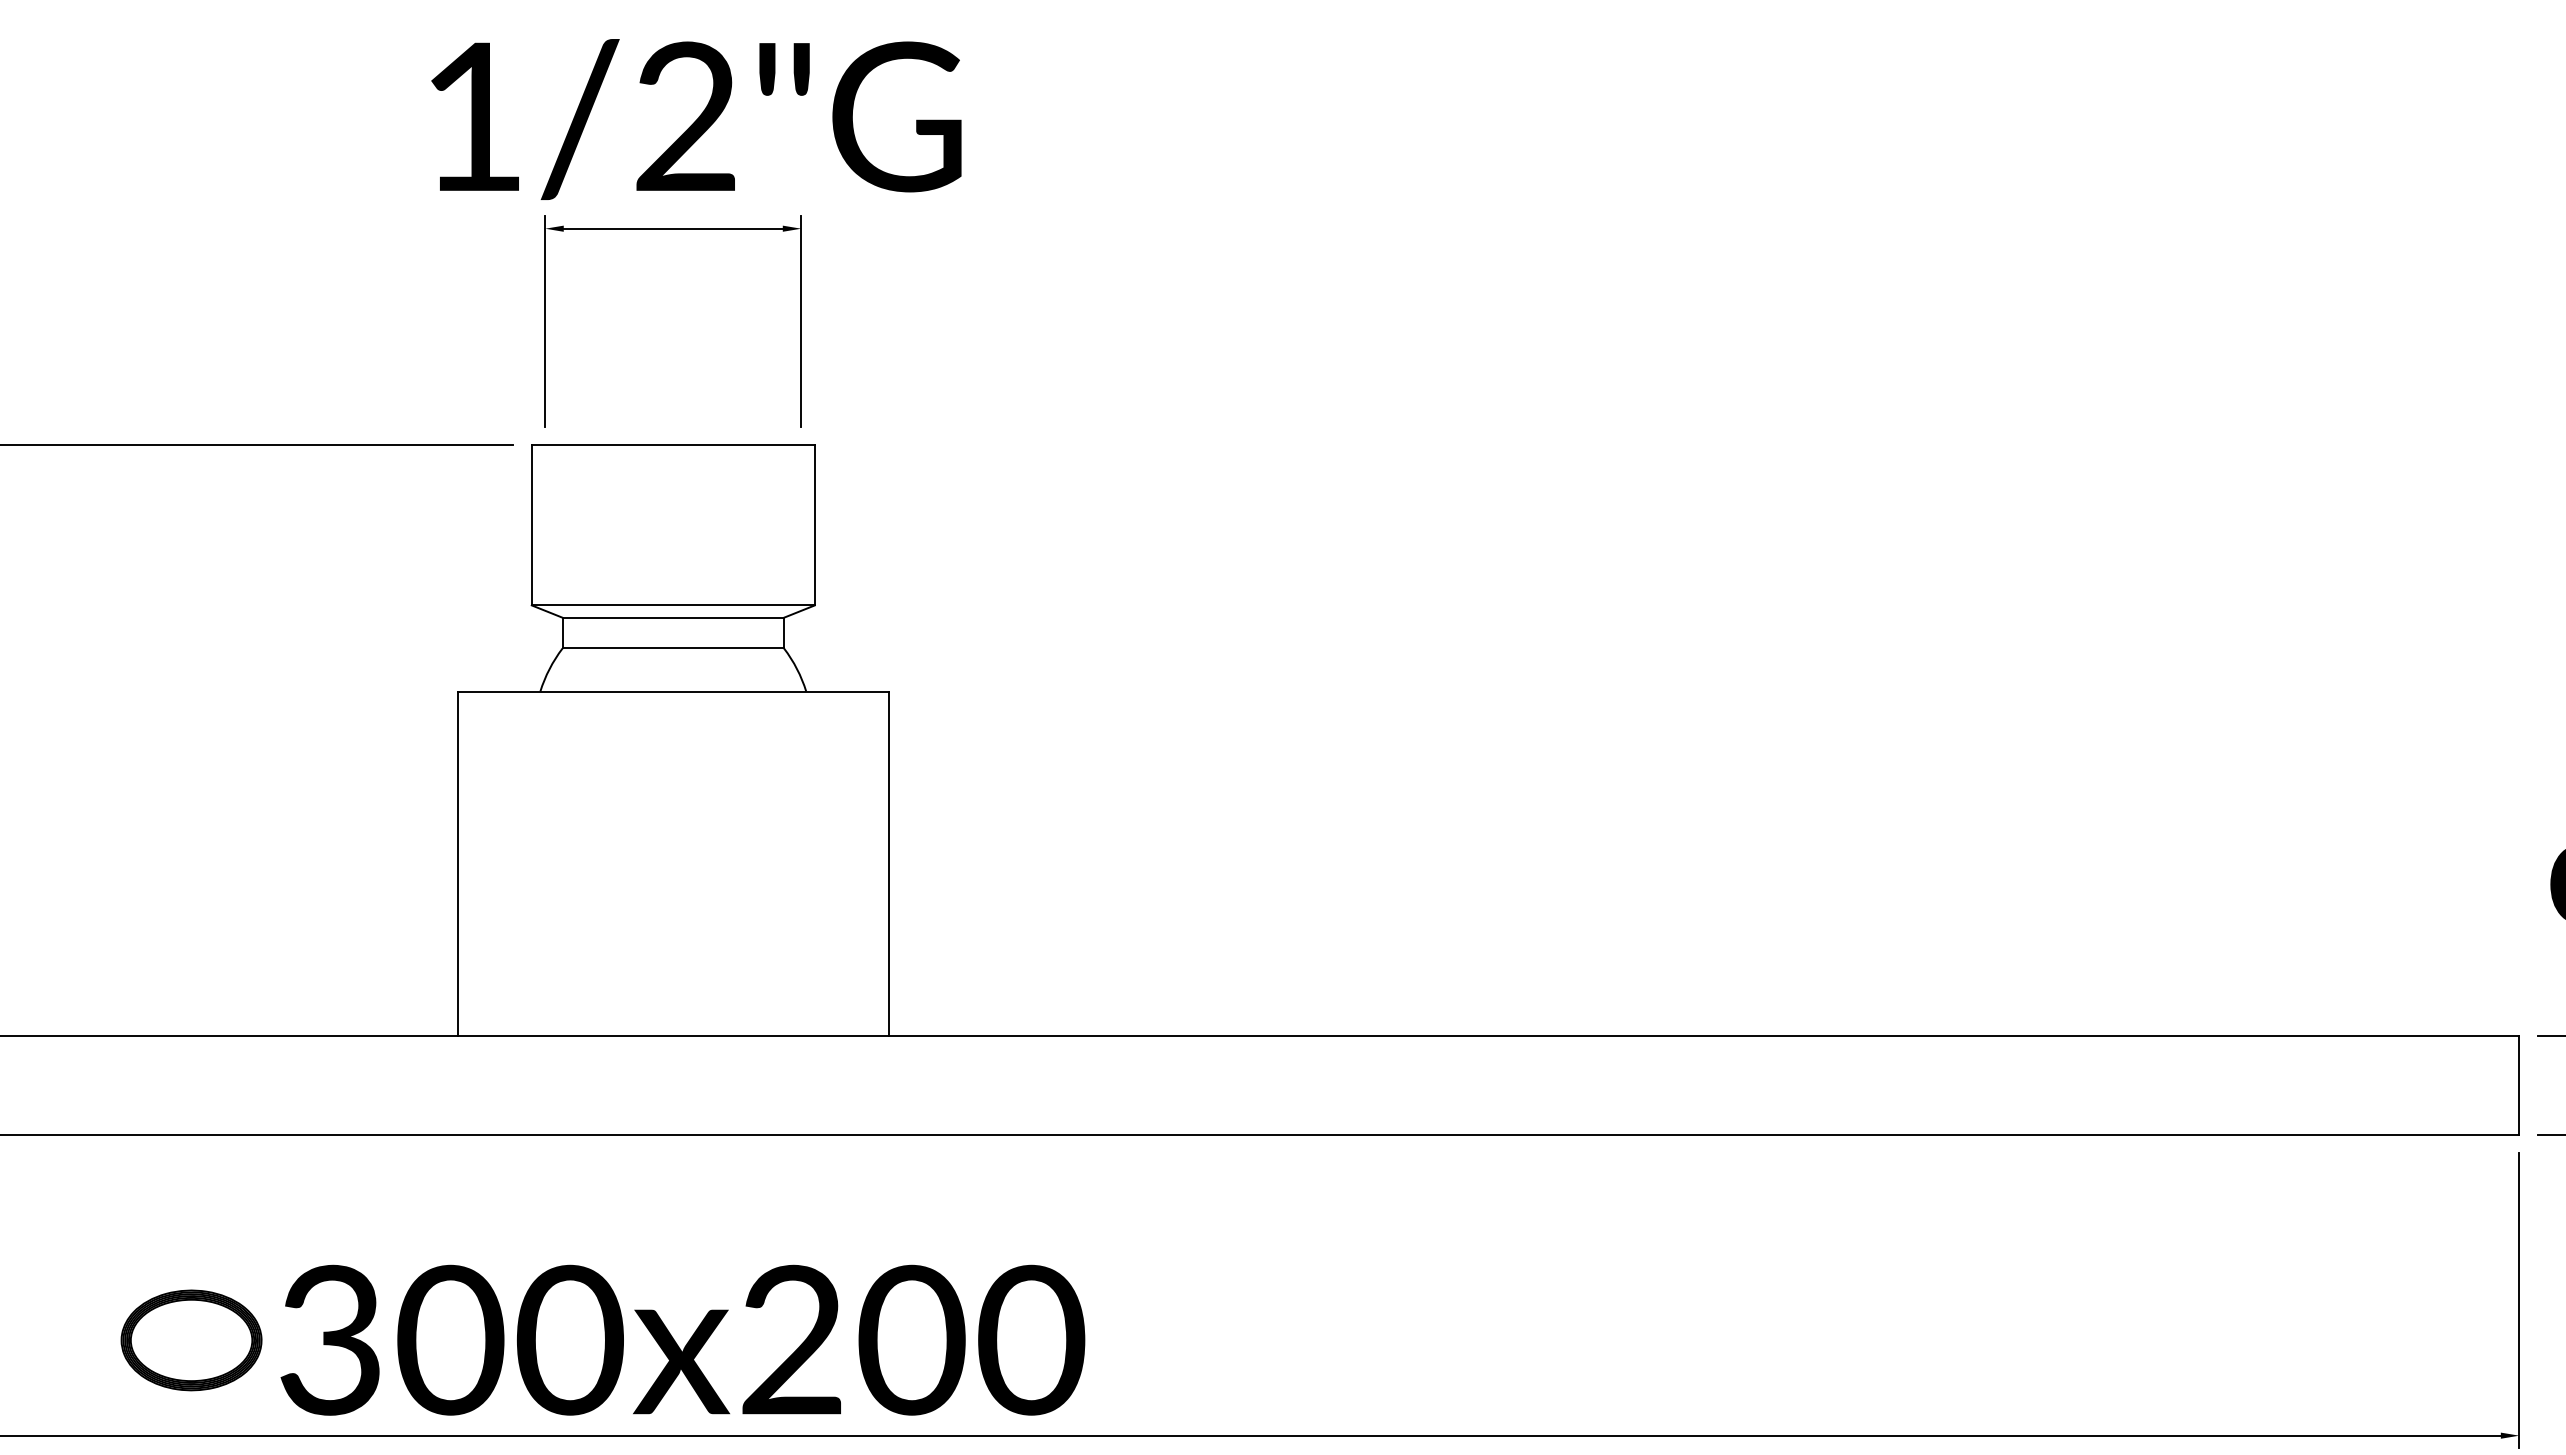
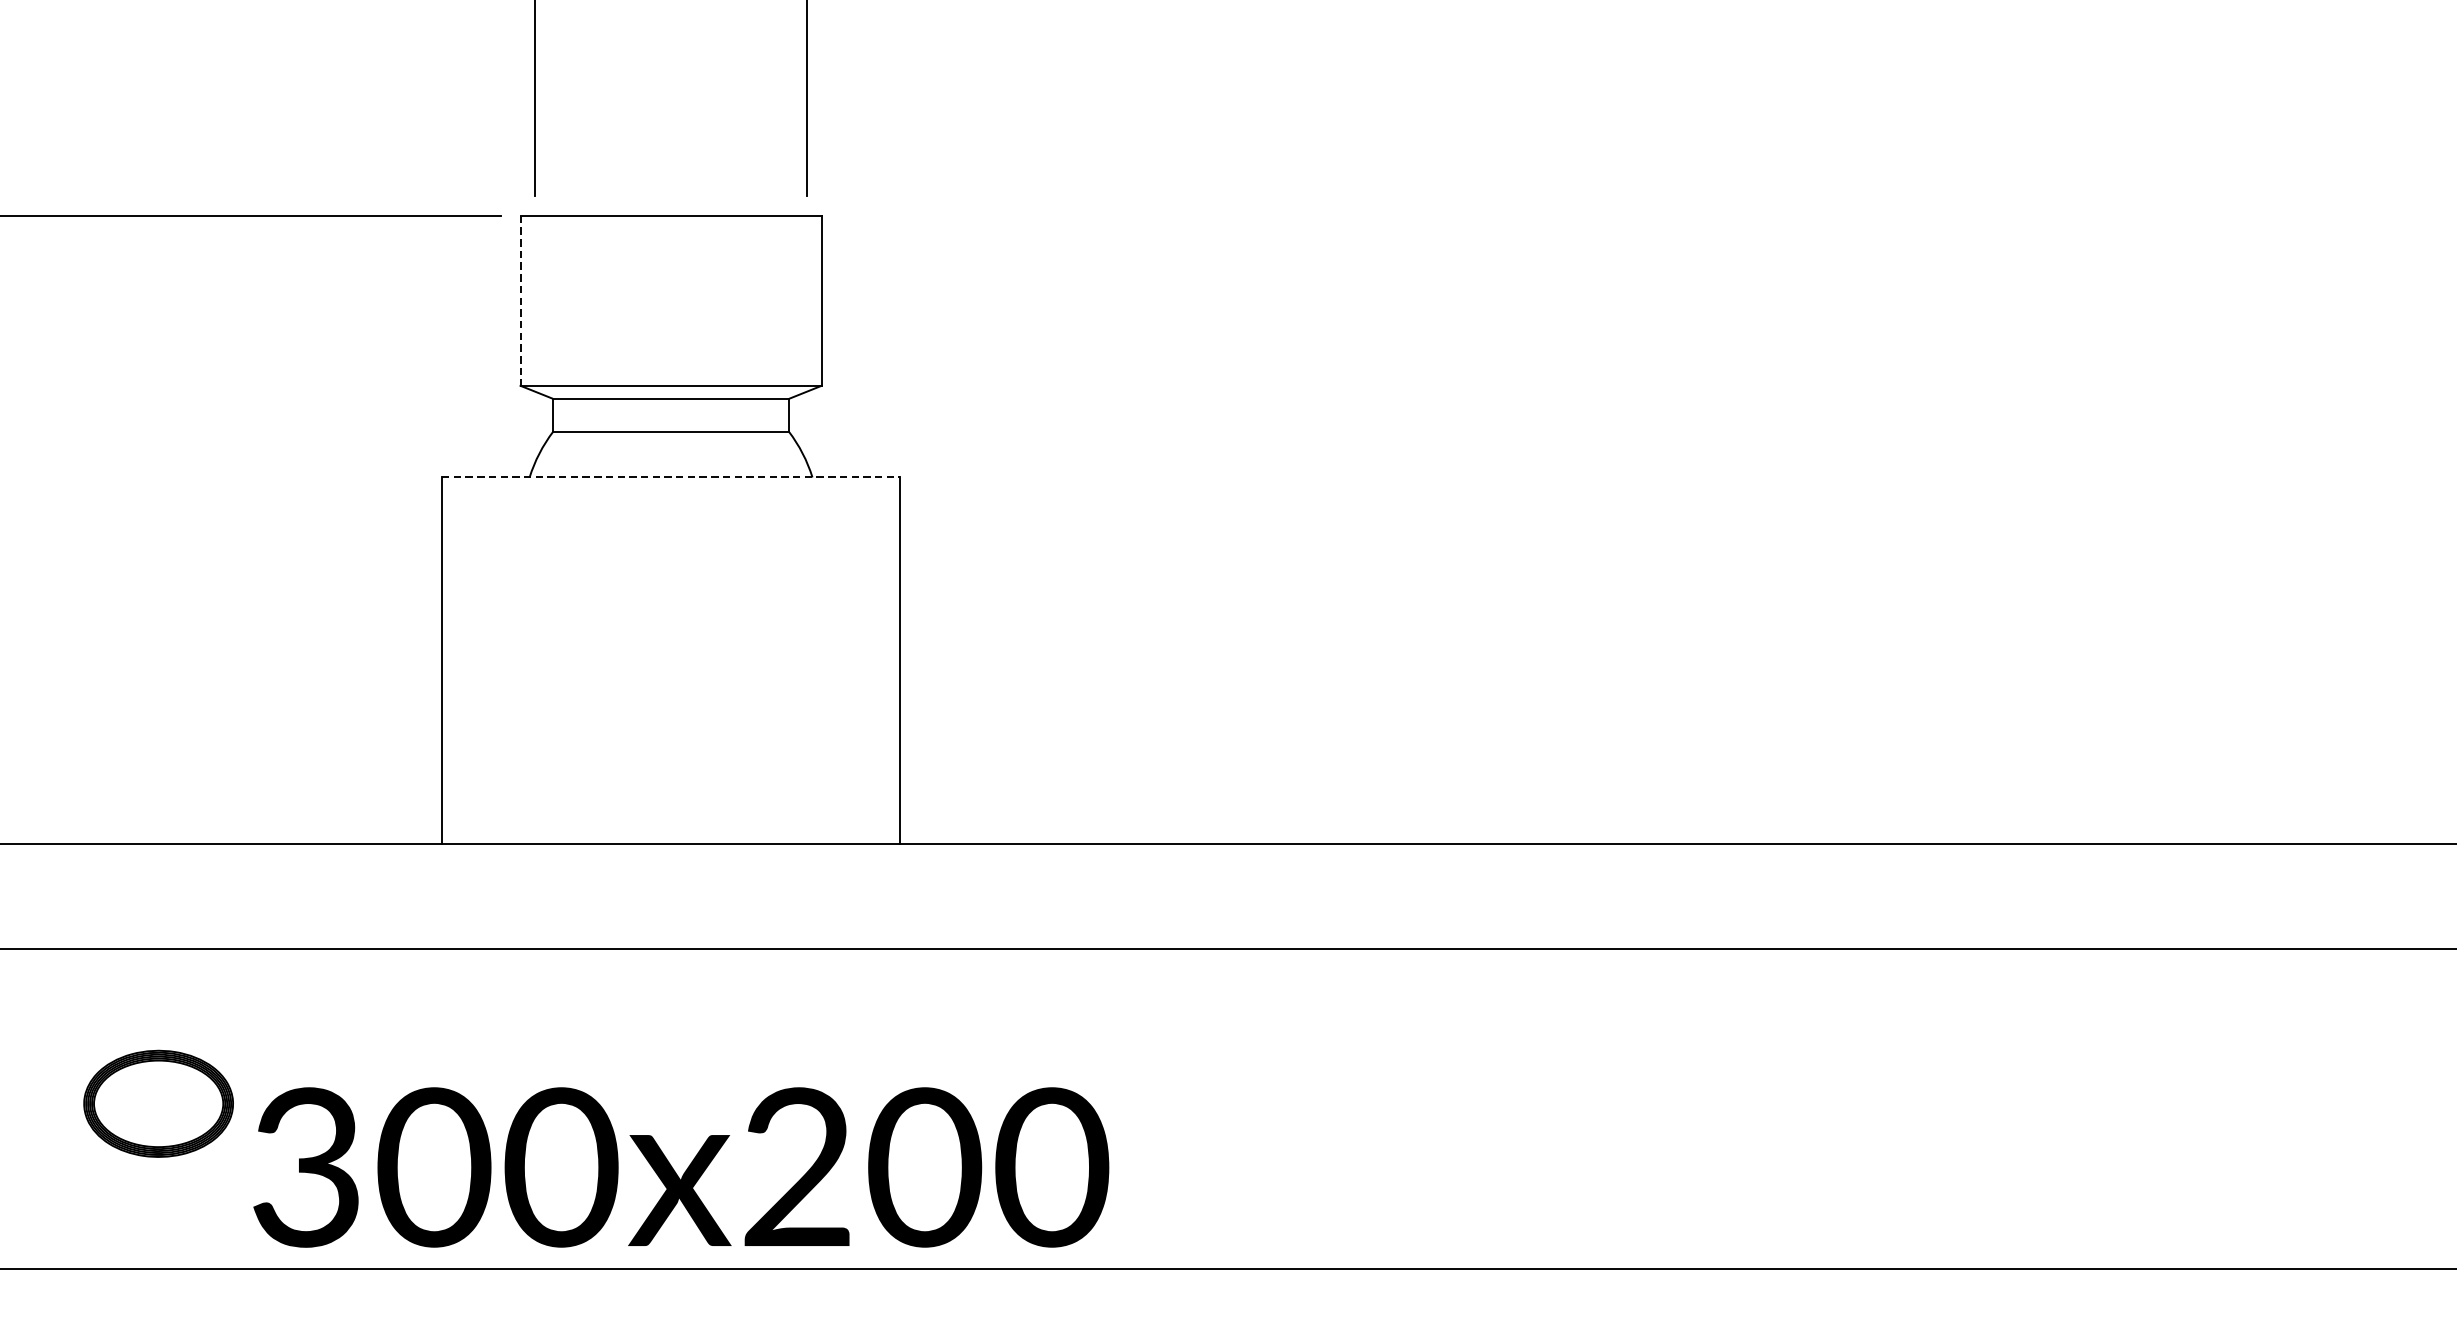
line: (531, 525) -> (520, 300), solid -> dashed
line: (673, 691) -> (671, 477), solid -> dashed
part: (191, 1340) -> (158, 1103), moved

